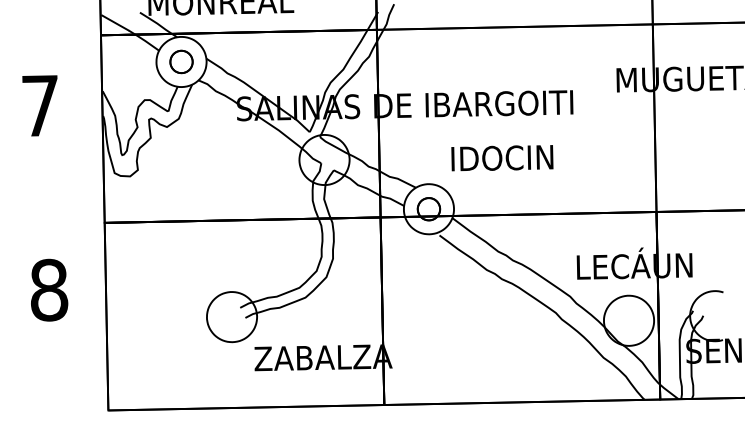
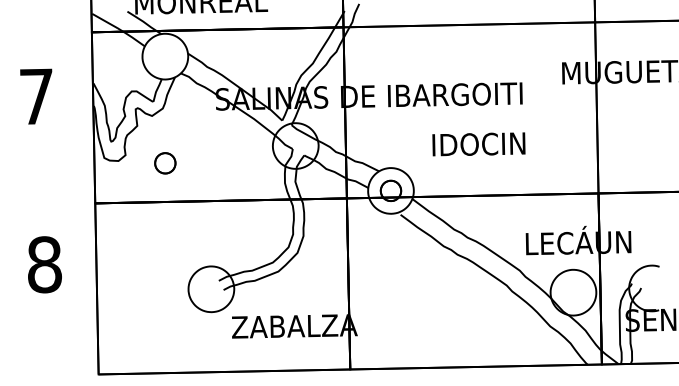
part: (181, 61) -> (165, 162), moved
text: (502, 158) -> (479, 144), moved

